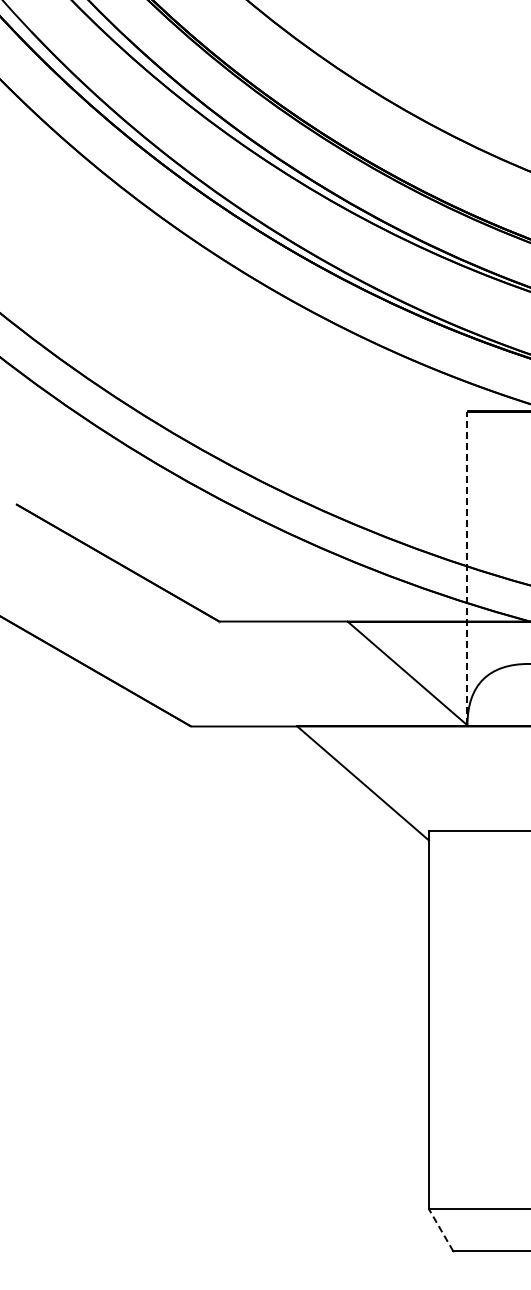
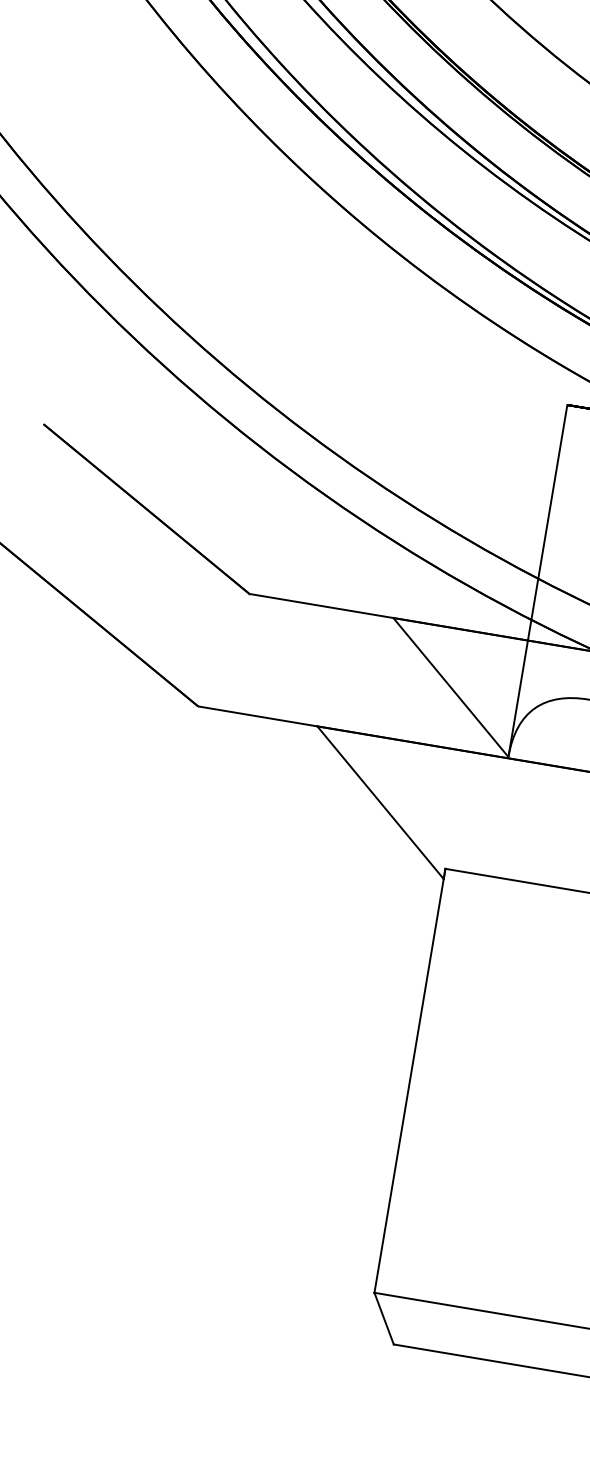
line: (467, 568) -> (537, 581), dashed -> solid
line: (440, 1229) -> (383, 1317), dashed -> solid

